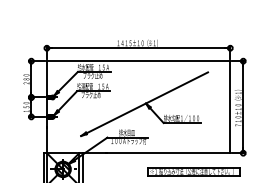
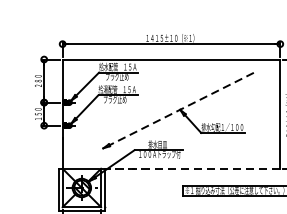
line: (146, 103) -> (180, 109), solid -> dashed
line: (154, 153) -> (190, 169), solid -> dashed

